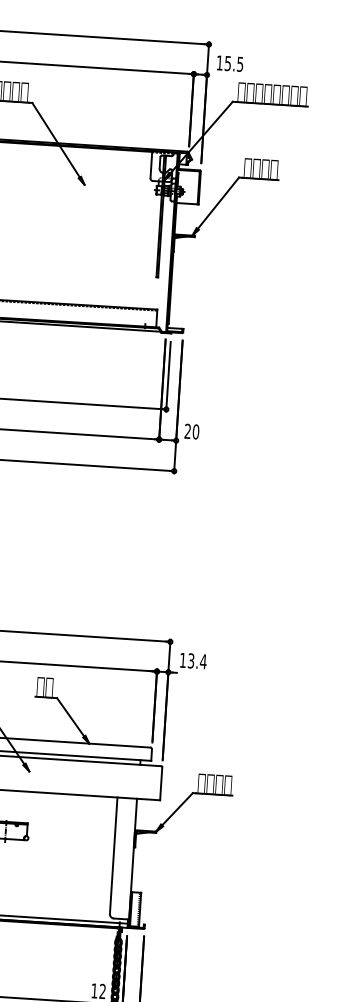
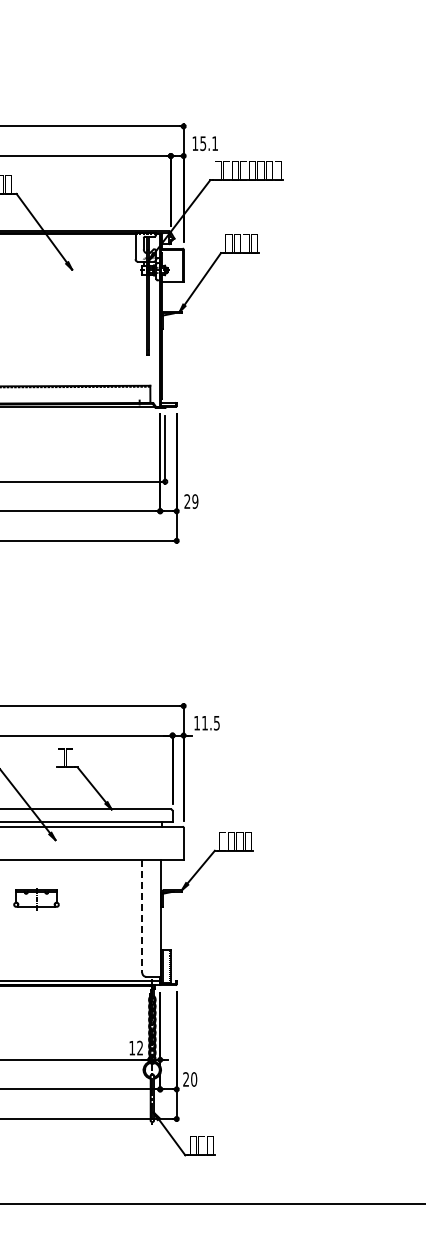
text: (239, 64) -> (214, 143), 15.5 -> 15.1
text: (196, 431) -> (195, 501), 20 -> 29
text: (197, 660) -> (211, 722), 13.4 -> 11.5
line: (113, 856) -> (142, 916), solid -> dashed

